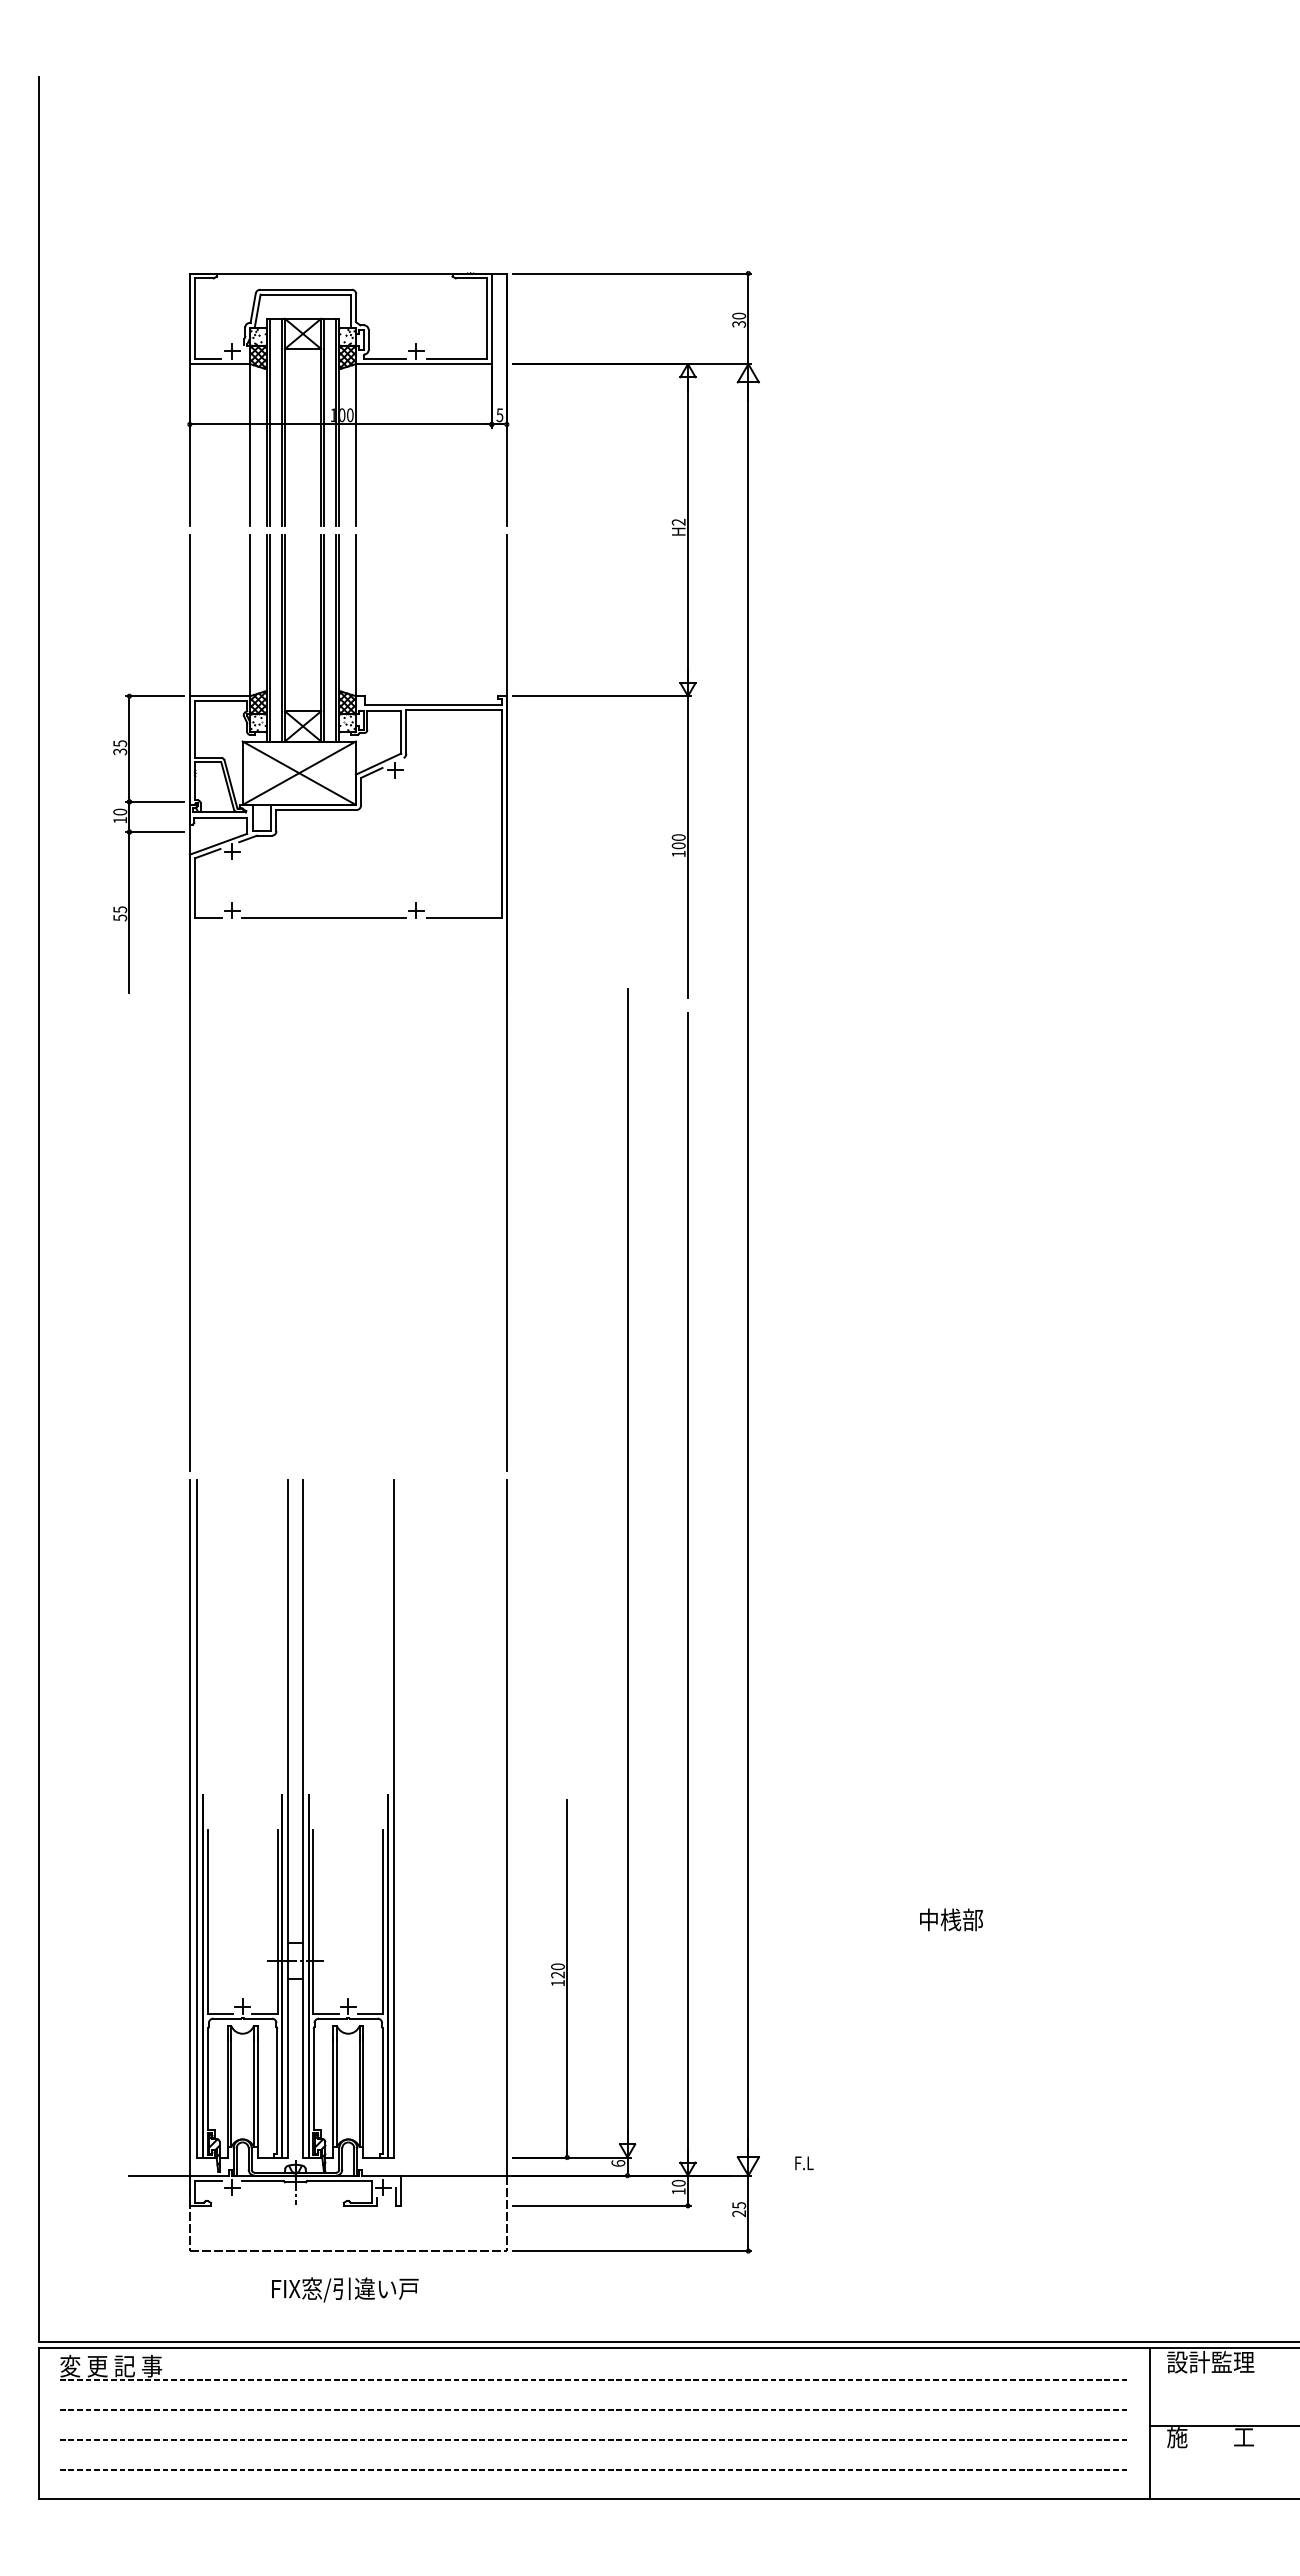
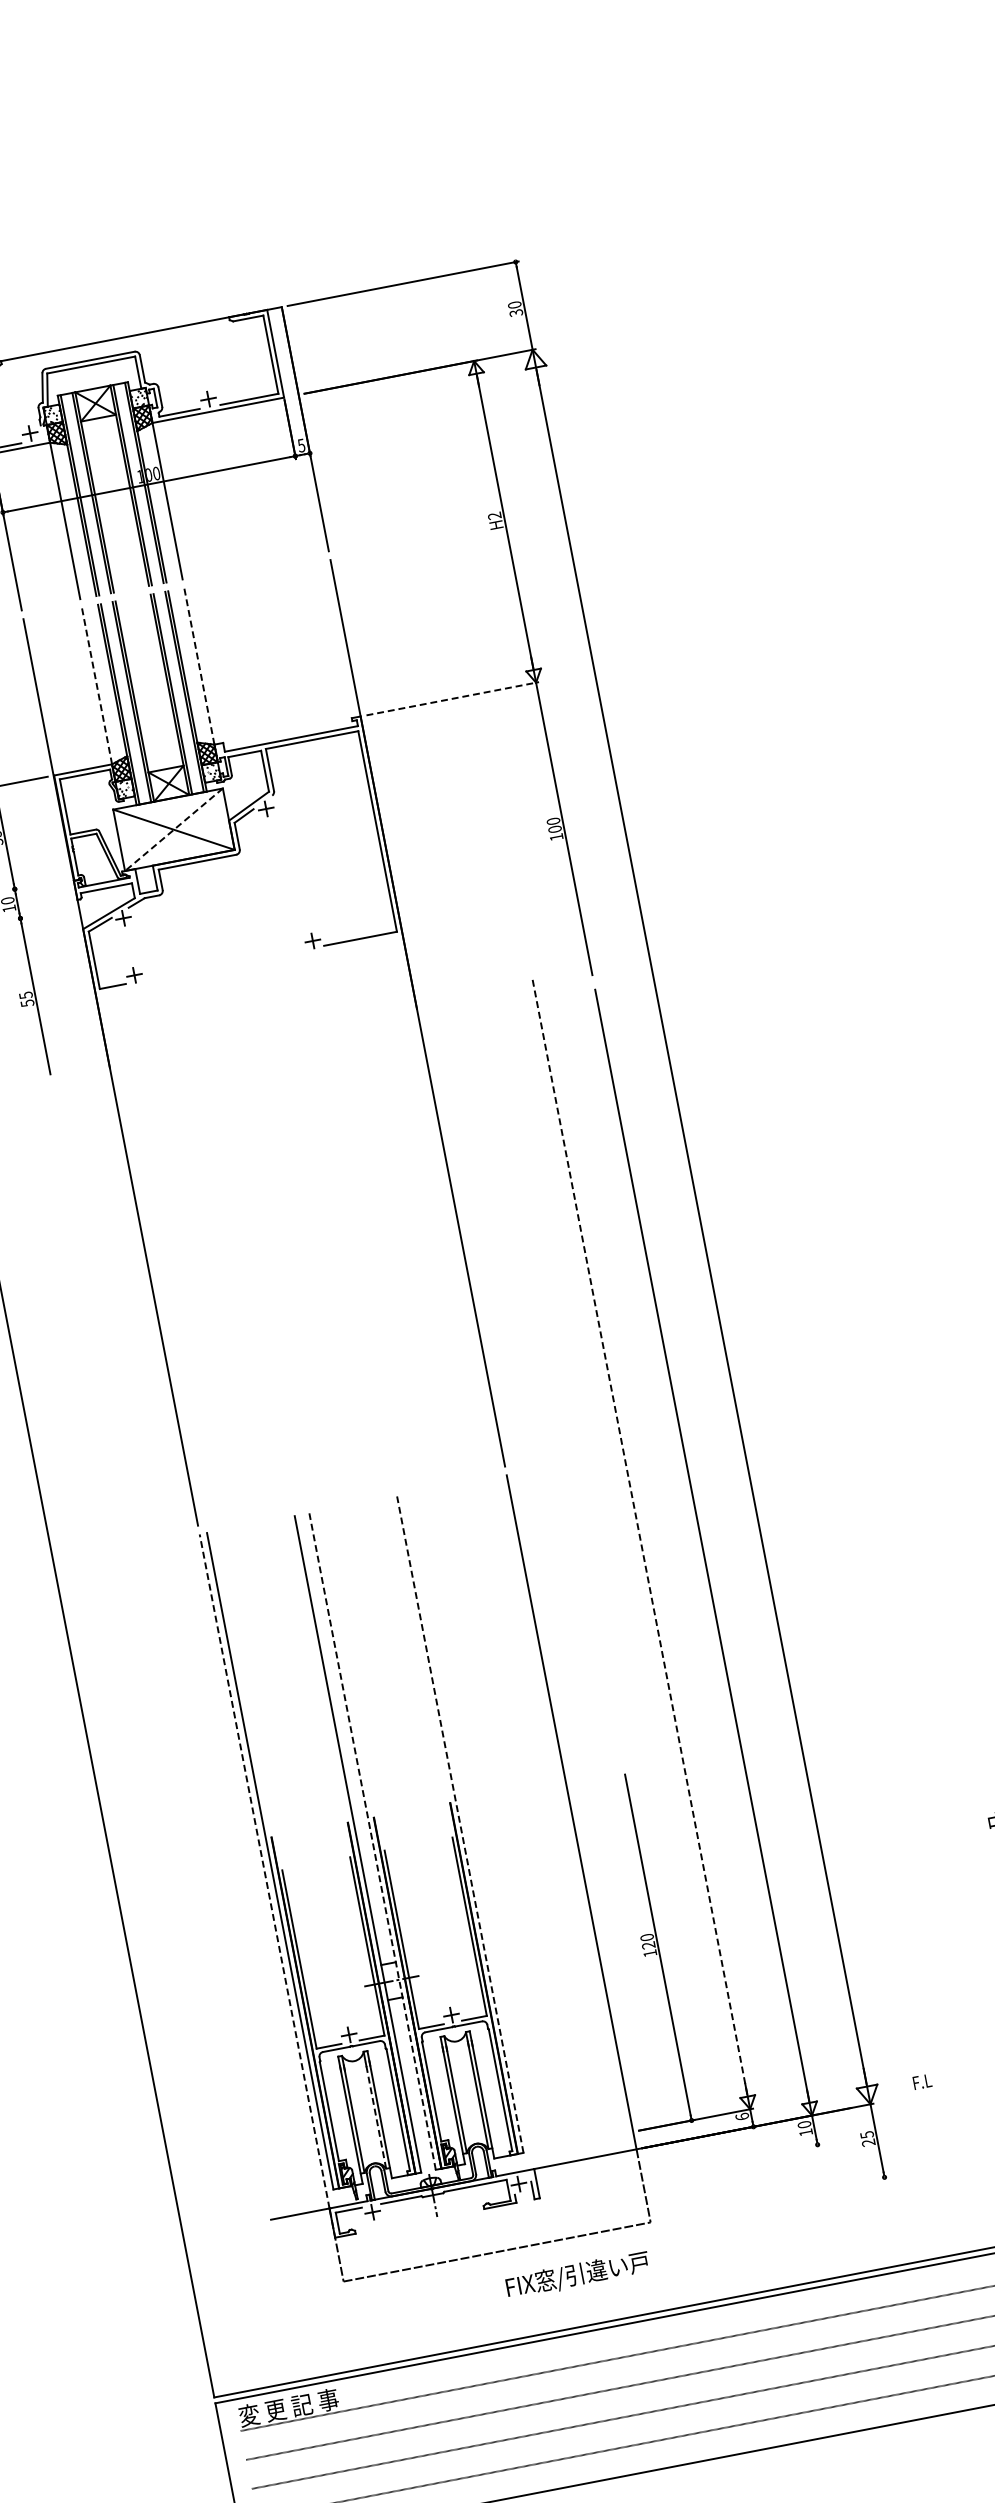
line: (250, 615) -> (97, 686), solid -> dashed
line: (355, 615) -> (199, 666), solid -> dashed
line: (602, 696) -> (453, 698), solid -> dashed
line: (299, 773) -> (174, 830), solid -> dashed
line: (154, 801) -> (39, 884), removed
line: (154, 832) -> (44, 914), removed
line: (324, 917) -> (225, 964), removed
line: (627, 1565) -> (639, 1535), solid -> dashed
line: (303, 1818) -> (373, 1841), solid -> dashed
line: (393, 1818) -> (460, 1824), solid -> dashed
line: (189, 1827) -> (264, 1871), solid -> dashed
line: (253, 2091) -> (375, 2115), solid -> dashed
line: (601, 2205) -> (733, 2160), removed
line: (631, 2251) -> (771, 2199), removed
text: (345, 2289) -> (578, 2274), moved

